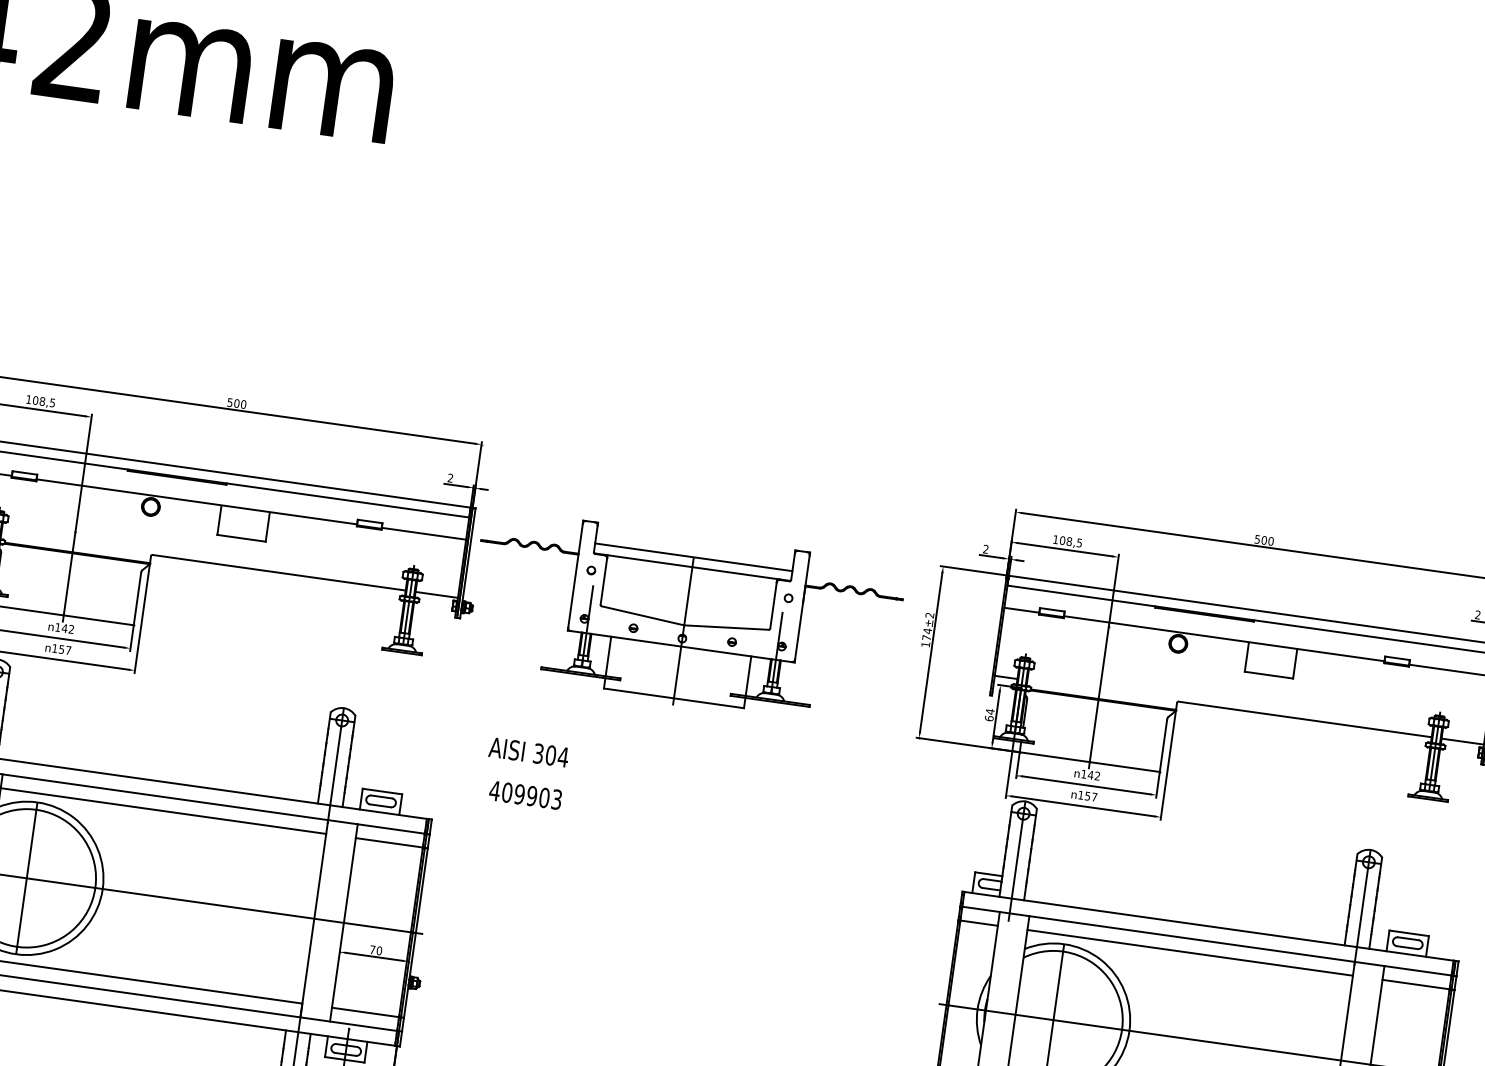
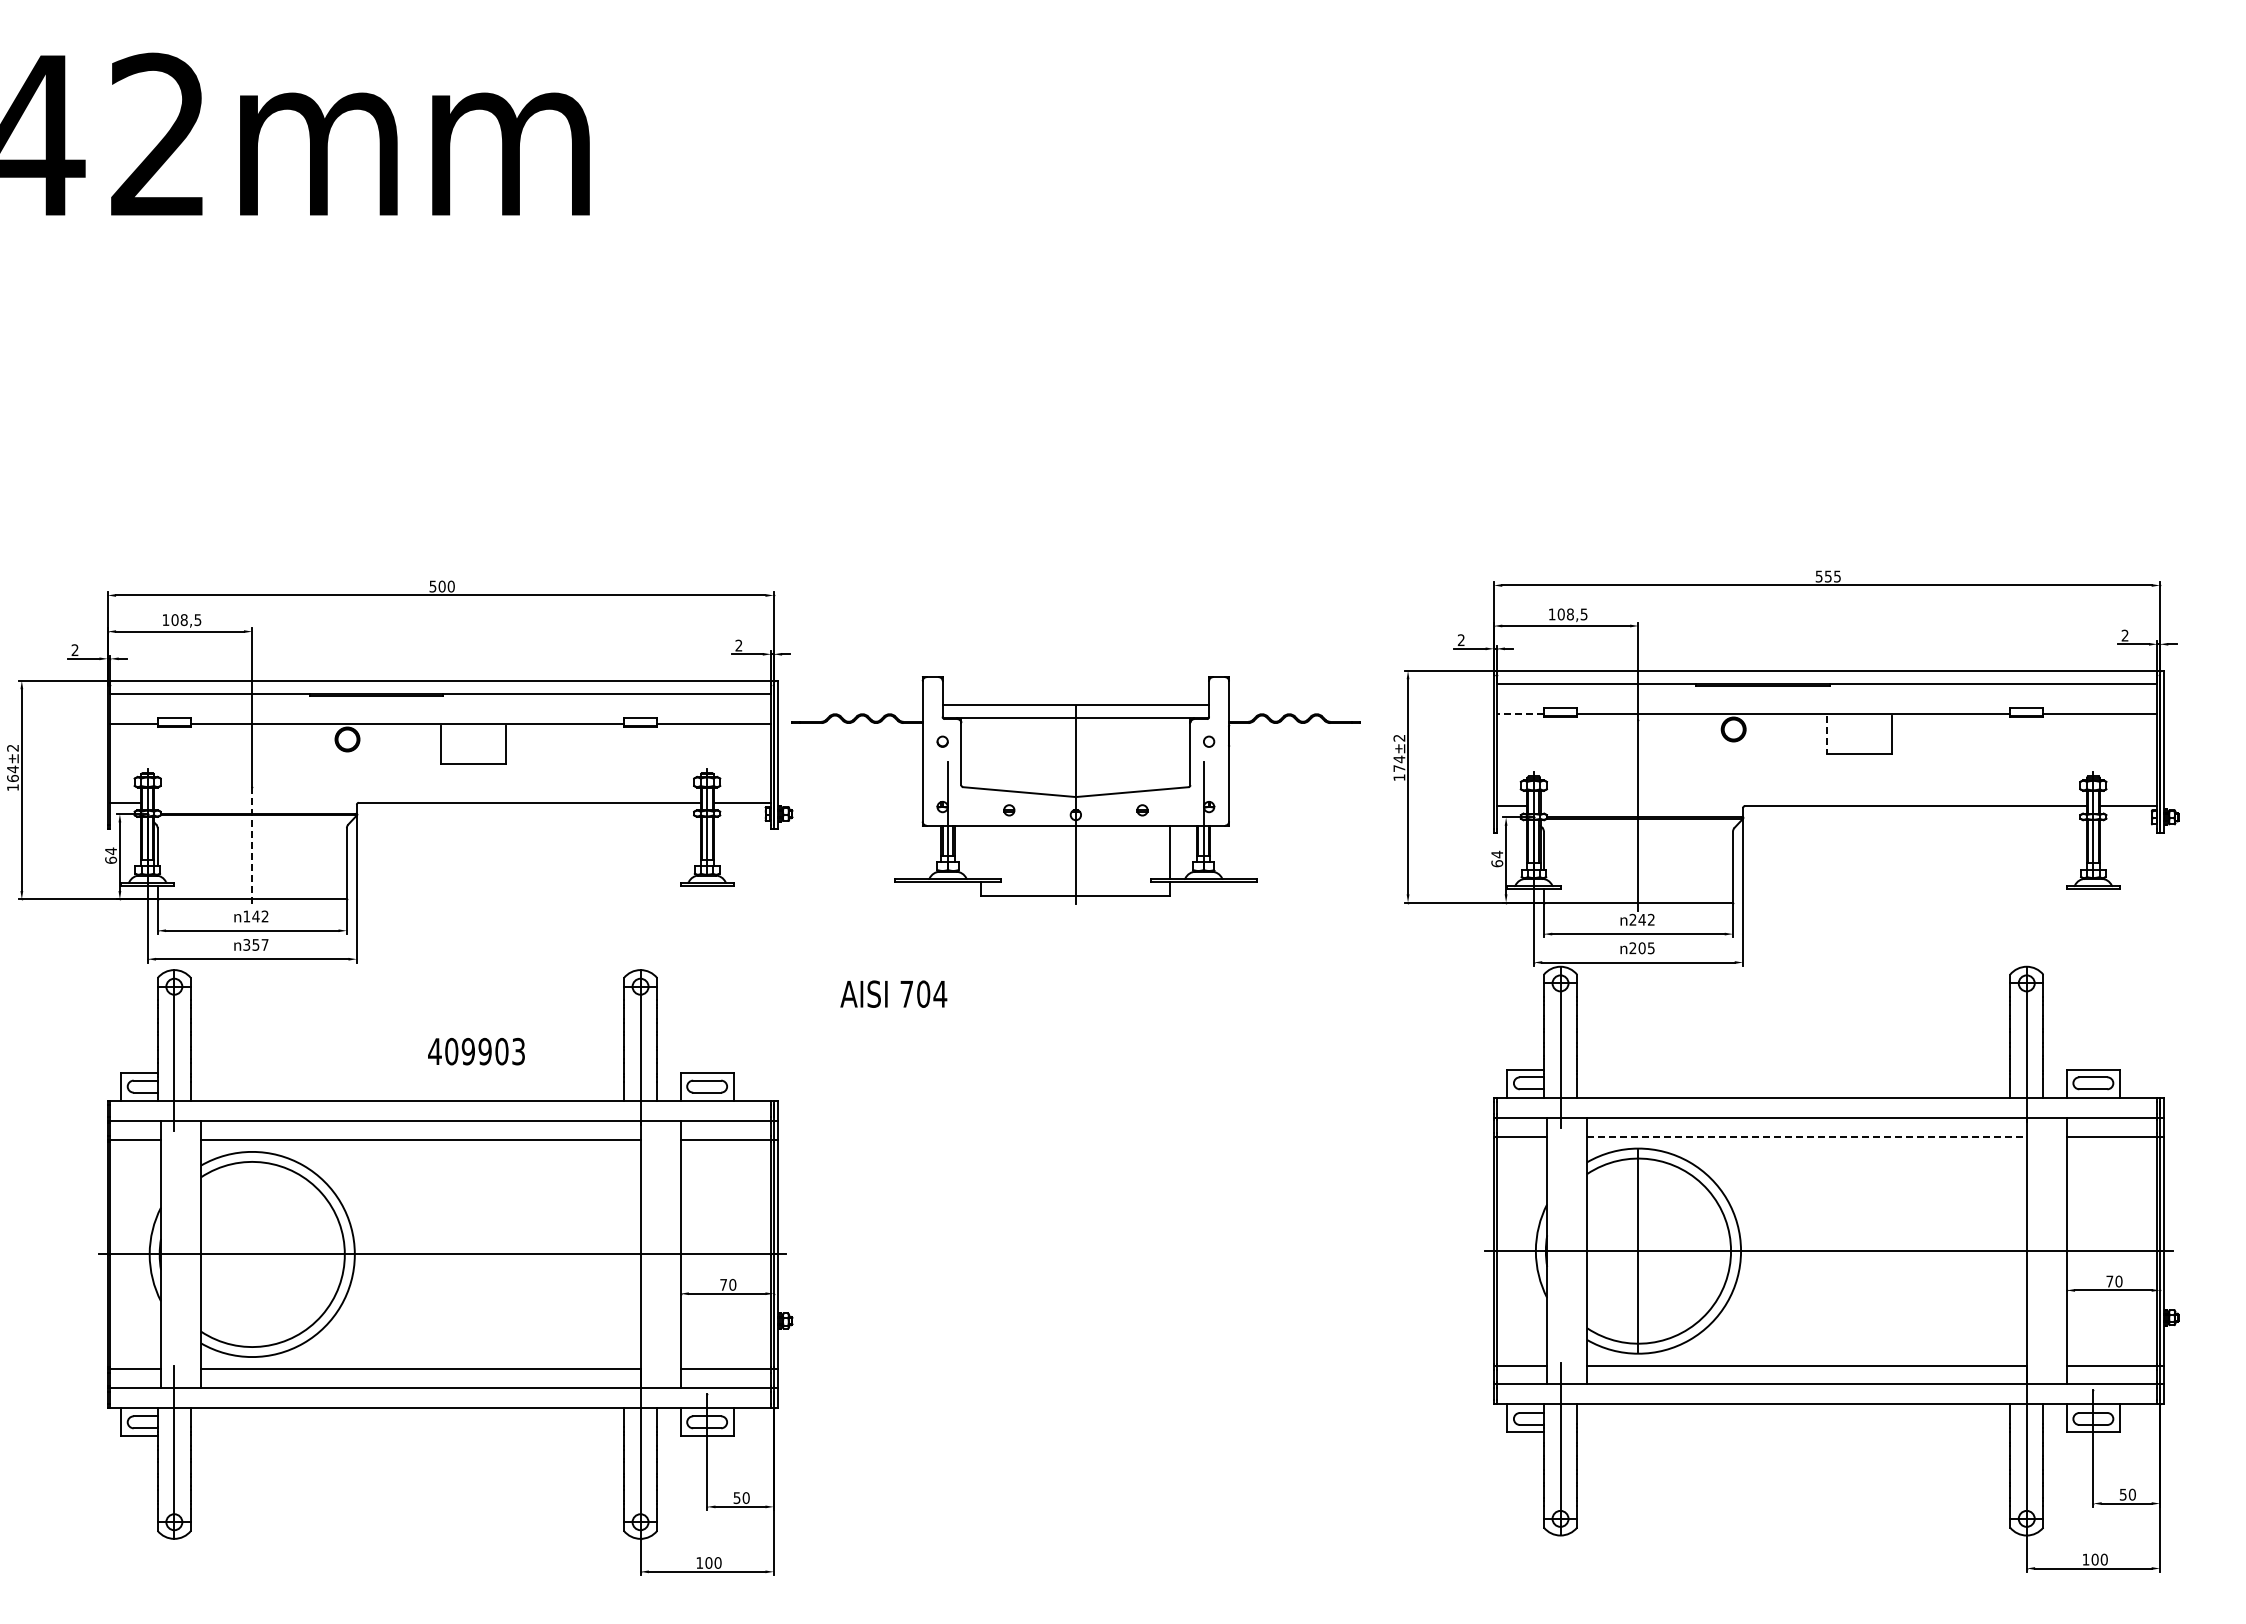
text: (1267, 540) -> (1832, 576), 500 -> 555
line: (69, 577) -> (252, 847), solid -> dashed
line: (1022, 610) -> (1520, 714), solid -> dashed
text: (54, 648) -> (246, 944), 157 -> 357
line: (608, 656) -> (981, 852), removed
line: (1246, 657) -> (1826, 735), solid -> dashed
text: (538, 753) -> (906, 993), 304 -> 704
text: (1083, 773) -> (1632, 919), 142 -> 242
text: (525, 795) -> (476, 1051), moved
text: (1087, 796) -> (1641, 948), 157 -> 205
line: (26, 878) -> (252, 1254), removed
line: (1189, 952) -> (1806, 1136), solid -> dashed

